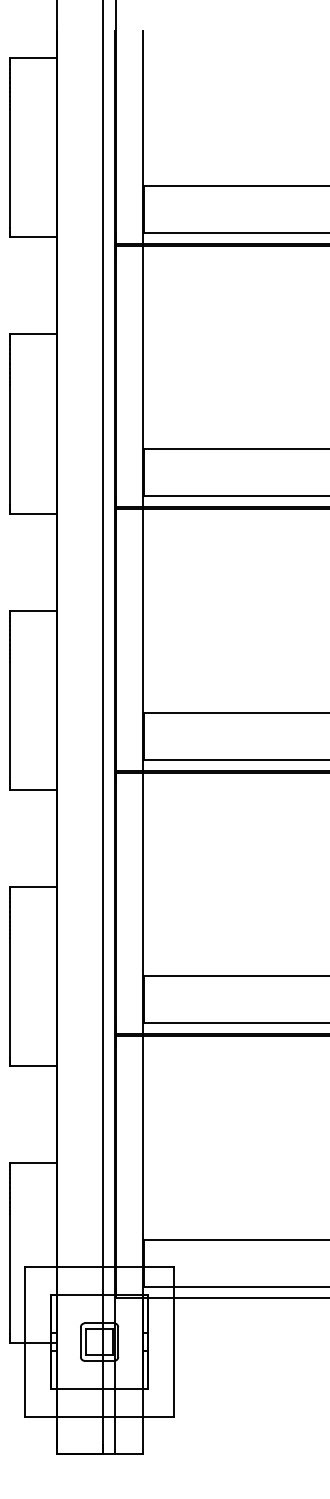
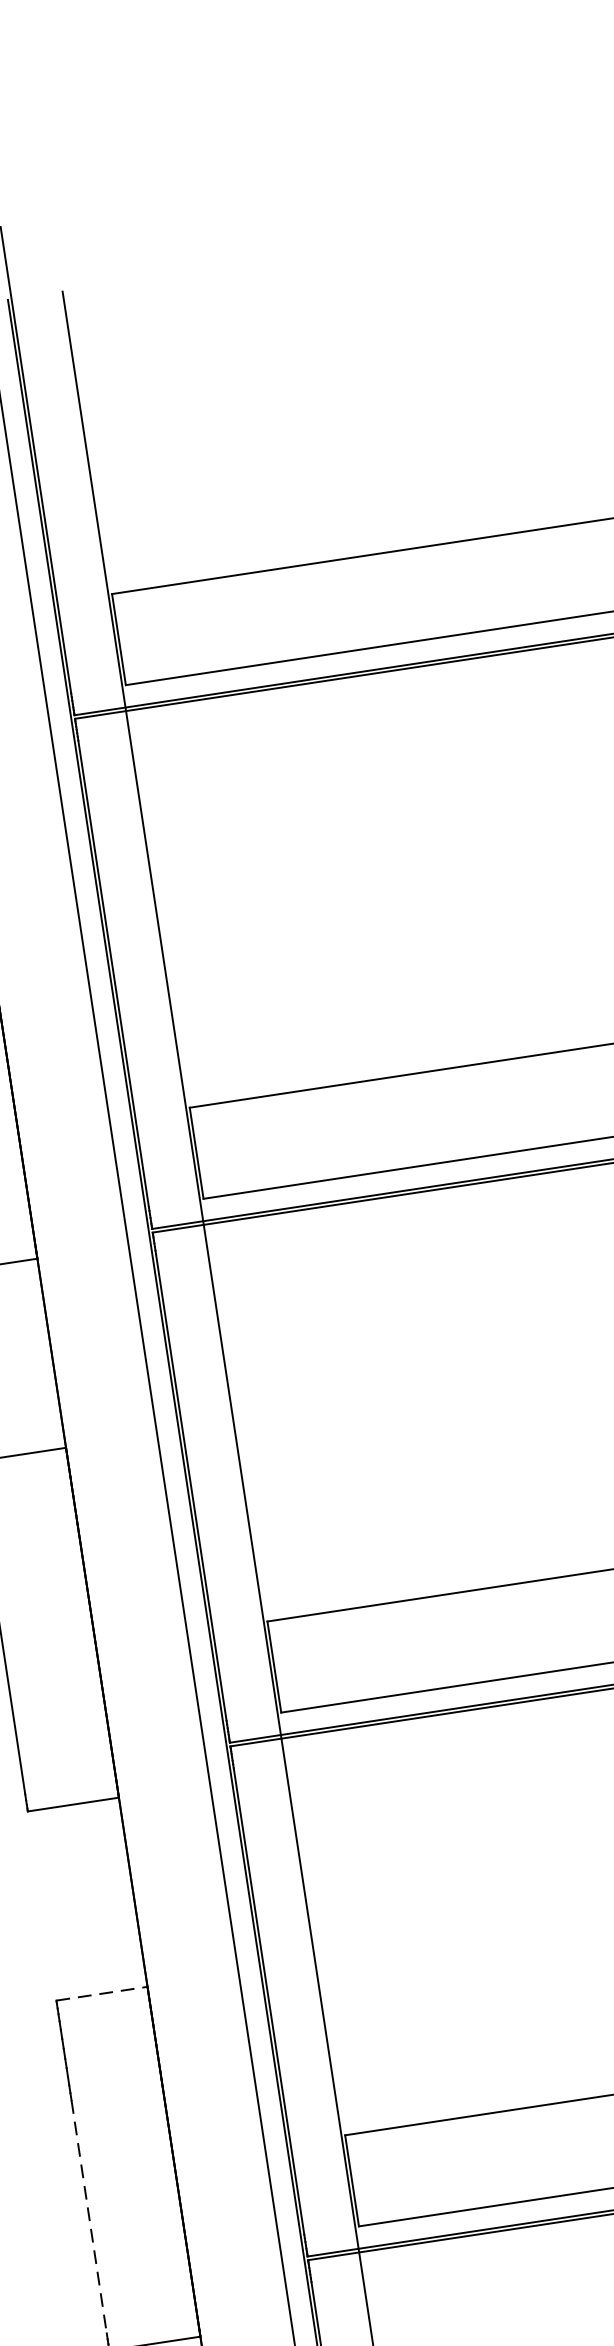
line: (33, 886) -> (102, 1992), solid -> dashed
line: (9, 997) -> (88, 2216), solid -> dashed

